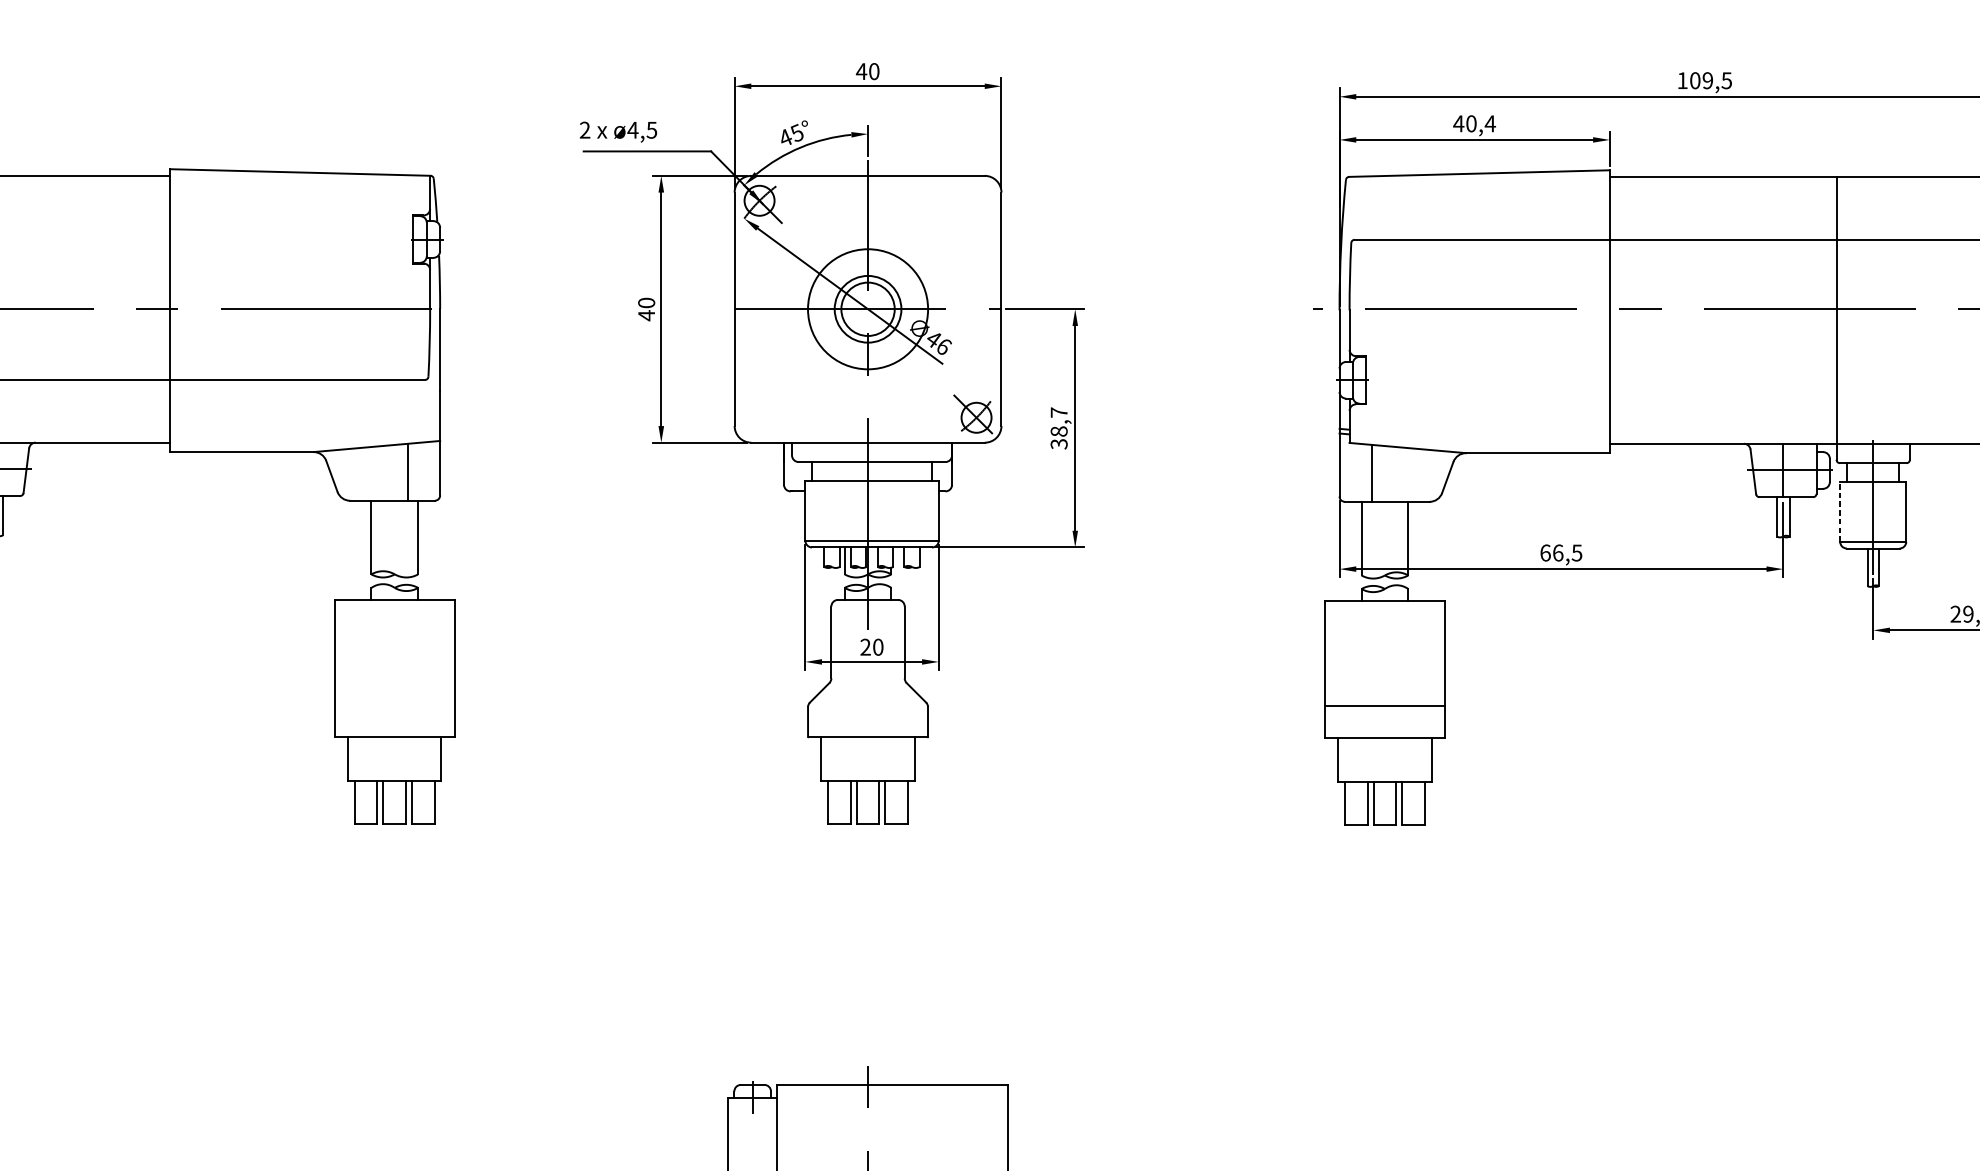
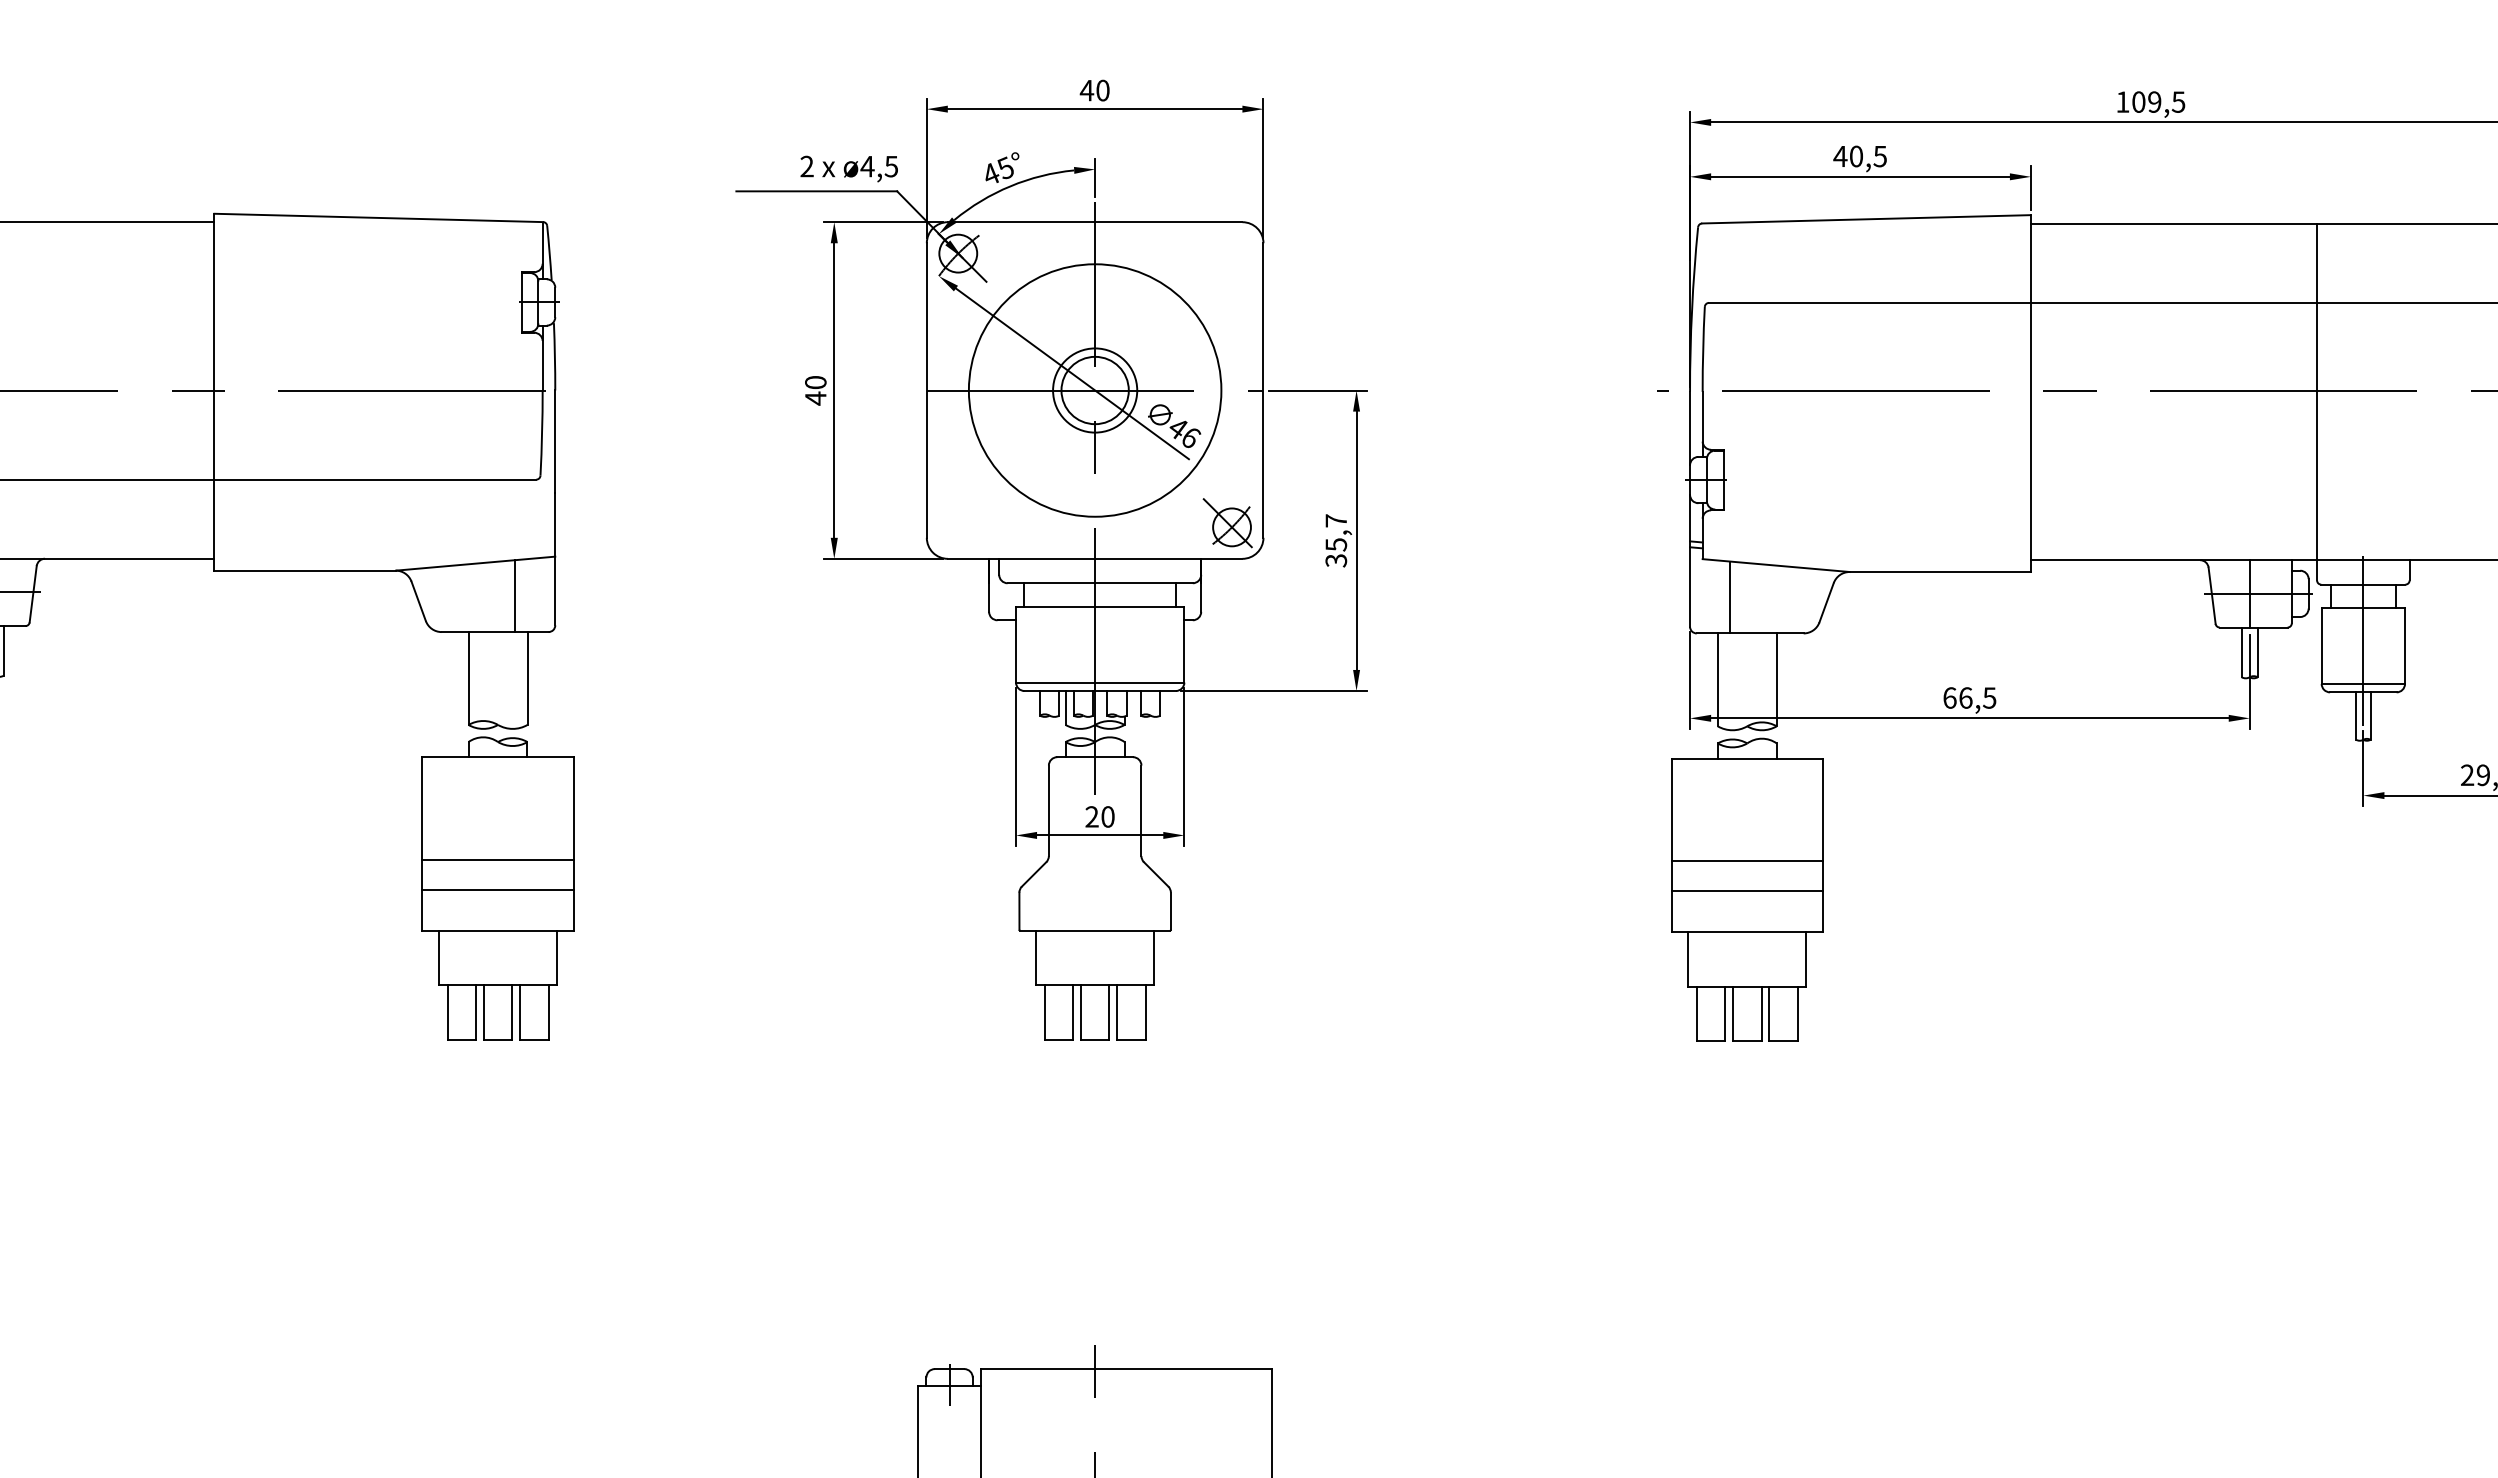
text: (1490, 123) -> (1880, 156), 40,4 -> 40,5
text: (617, 131) -> (848, 168), moved
circle: (867, 309) -> (1094, 390), size x1.67
text: (1059, 431) -> (1336, 544), 38,7 -> 35,7
line: (1840, 512) -> (2321, 646), dashed -> solid
line: (394, 681) -> (497, 859), added
line: (1385, 681) -> (1747, 860), added
line: (394, 704) -> (497, 889), added

